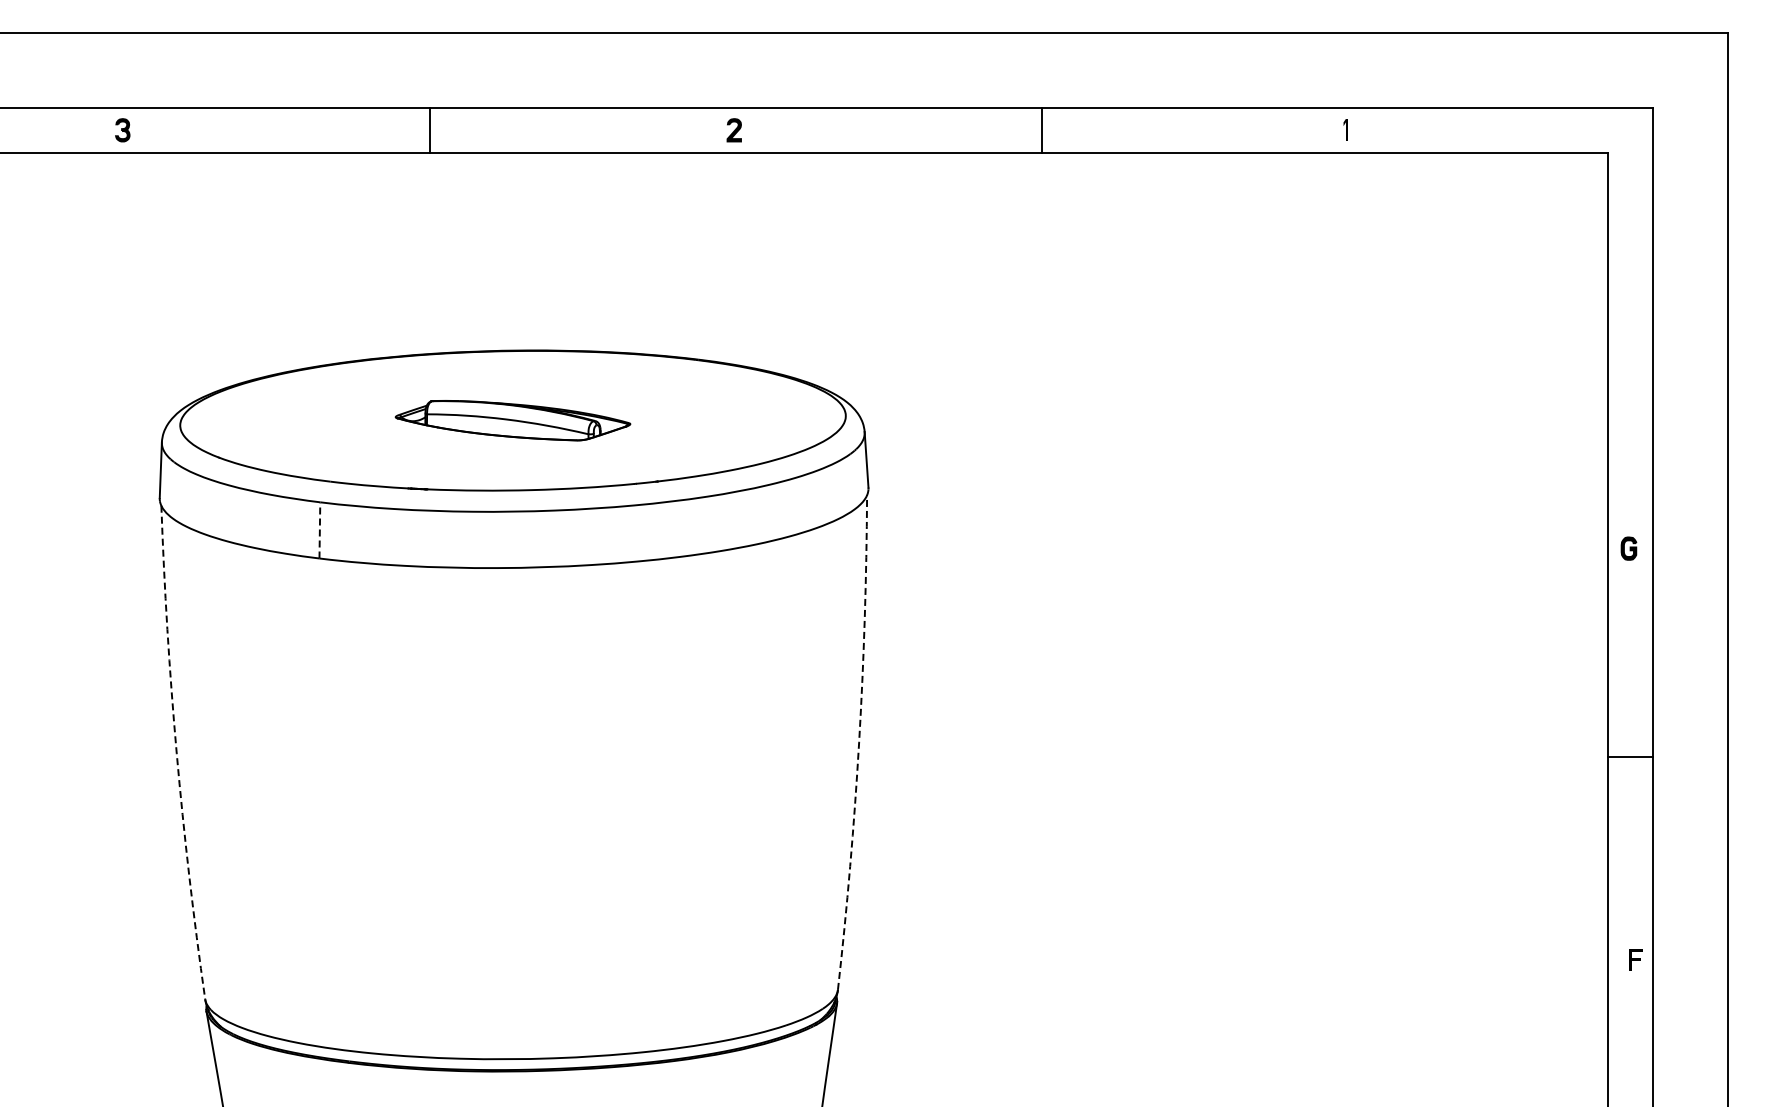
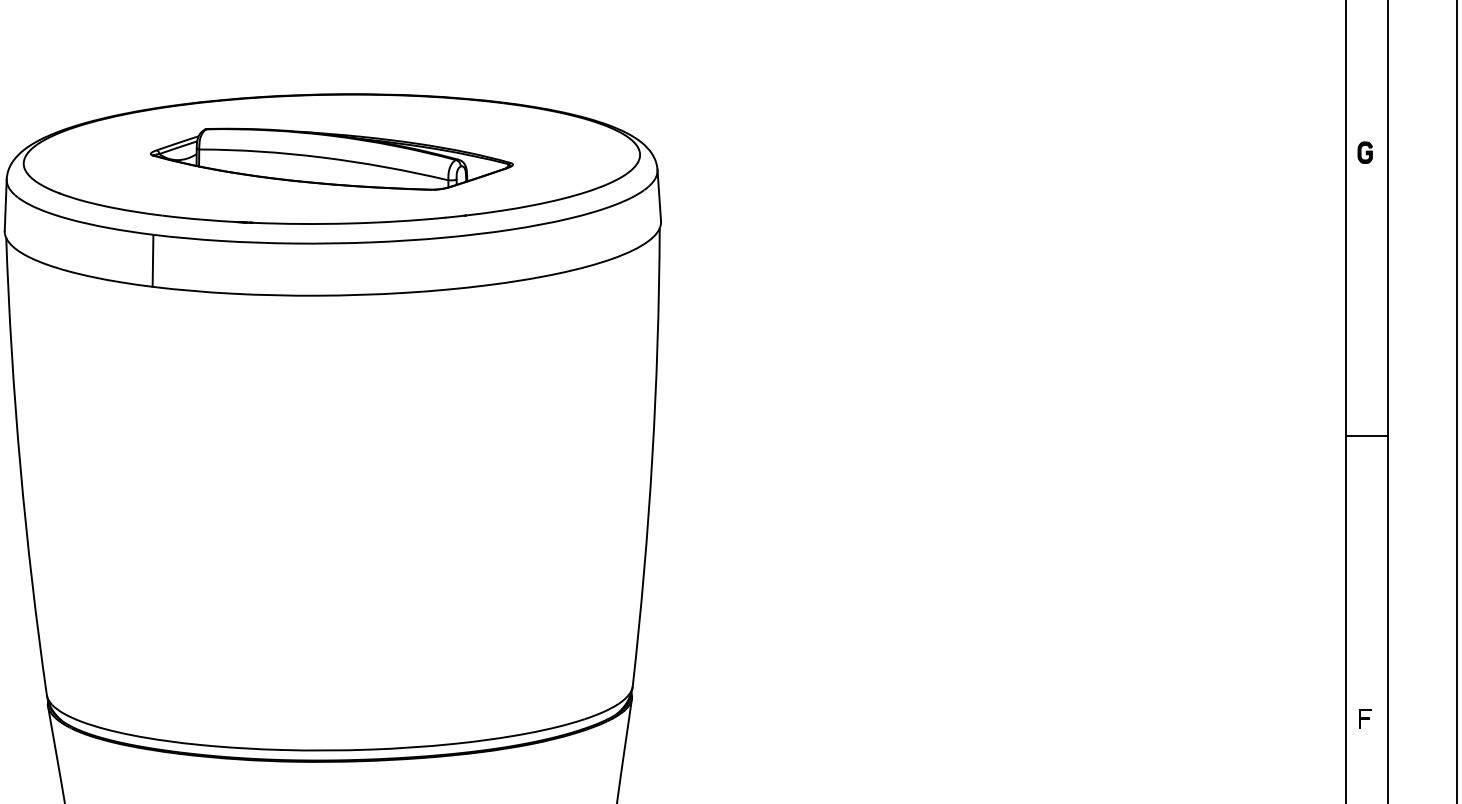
part: (512, 420) -> (331, 159), size x1.67
line: (319, 530) -> (152, 260), dashed -> solid
part: (1628, 548) -> (1364, 152), moved
arc: (859, 742) -> (652, 457), dashed -> solid
arc: (176, 753) -> (20, 467), dashed -> solid
line: (1630, 757) -> (1366, 435), moved
part: (1635, 959) -> (1364, 718), moved

